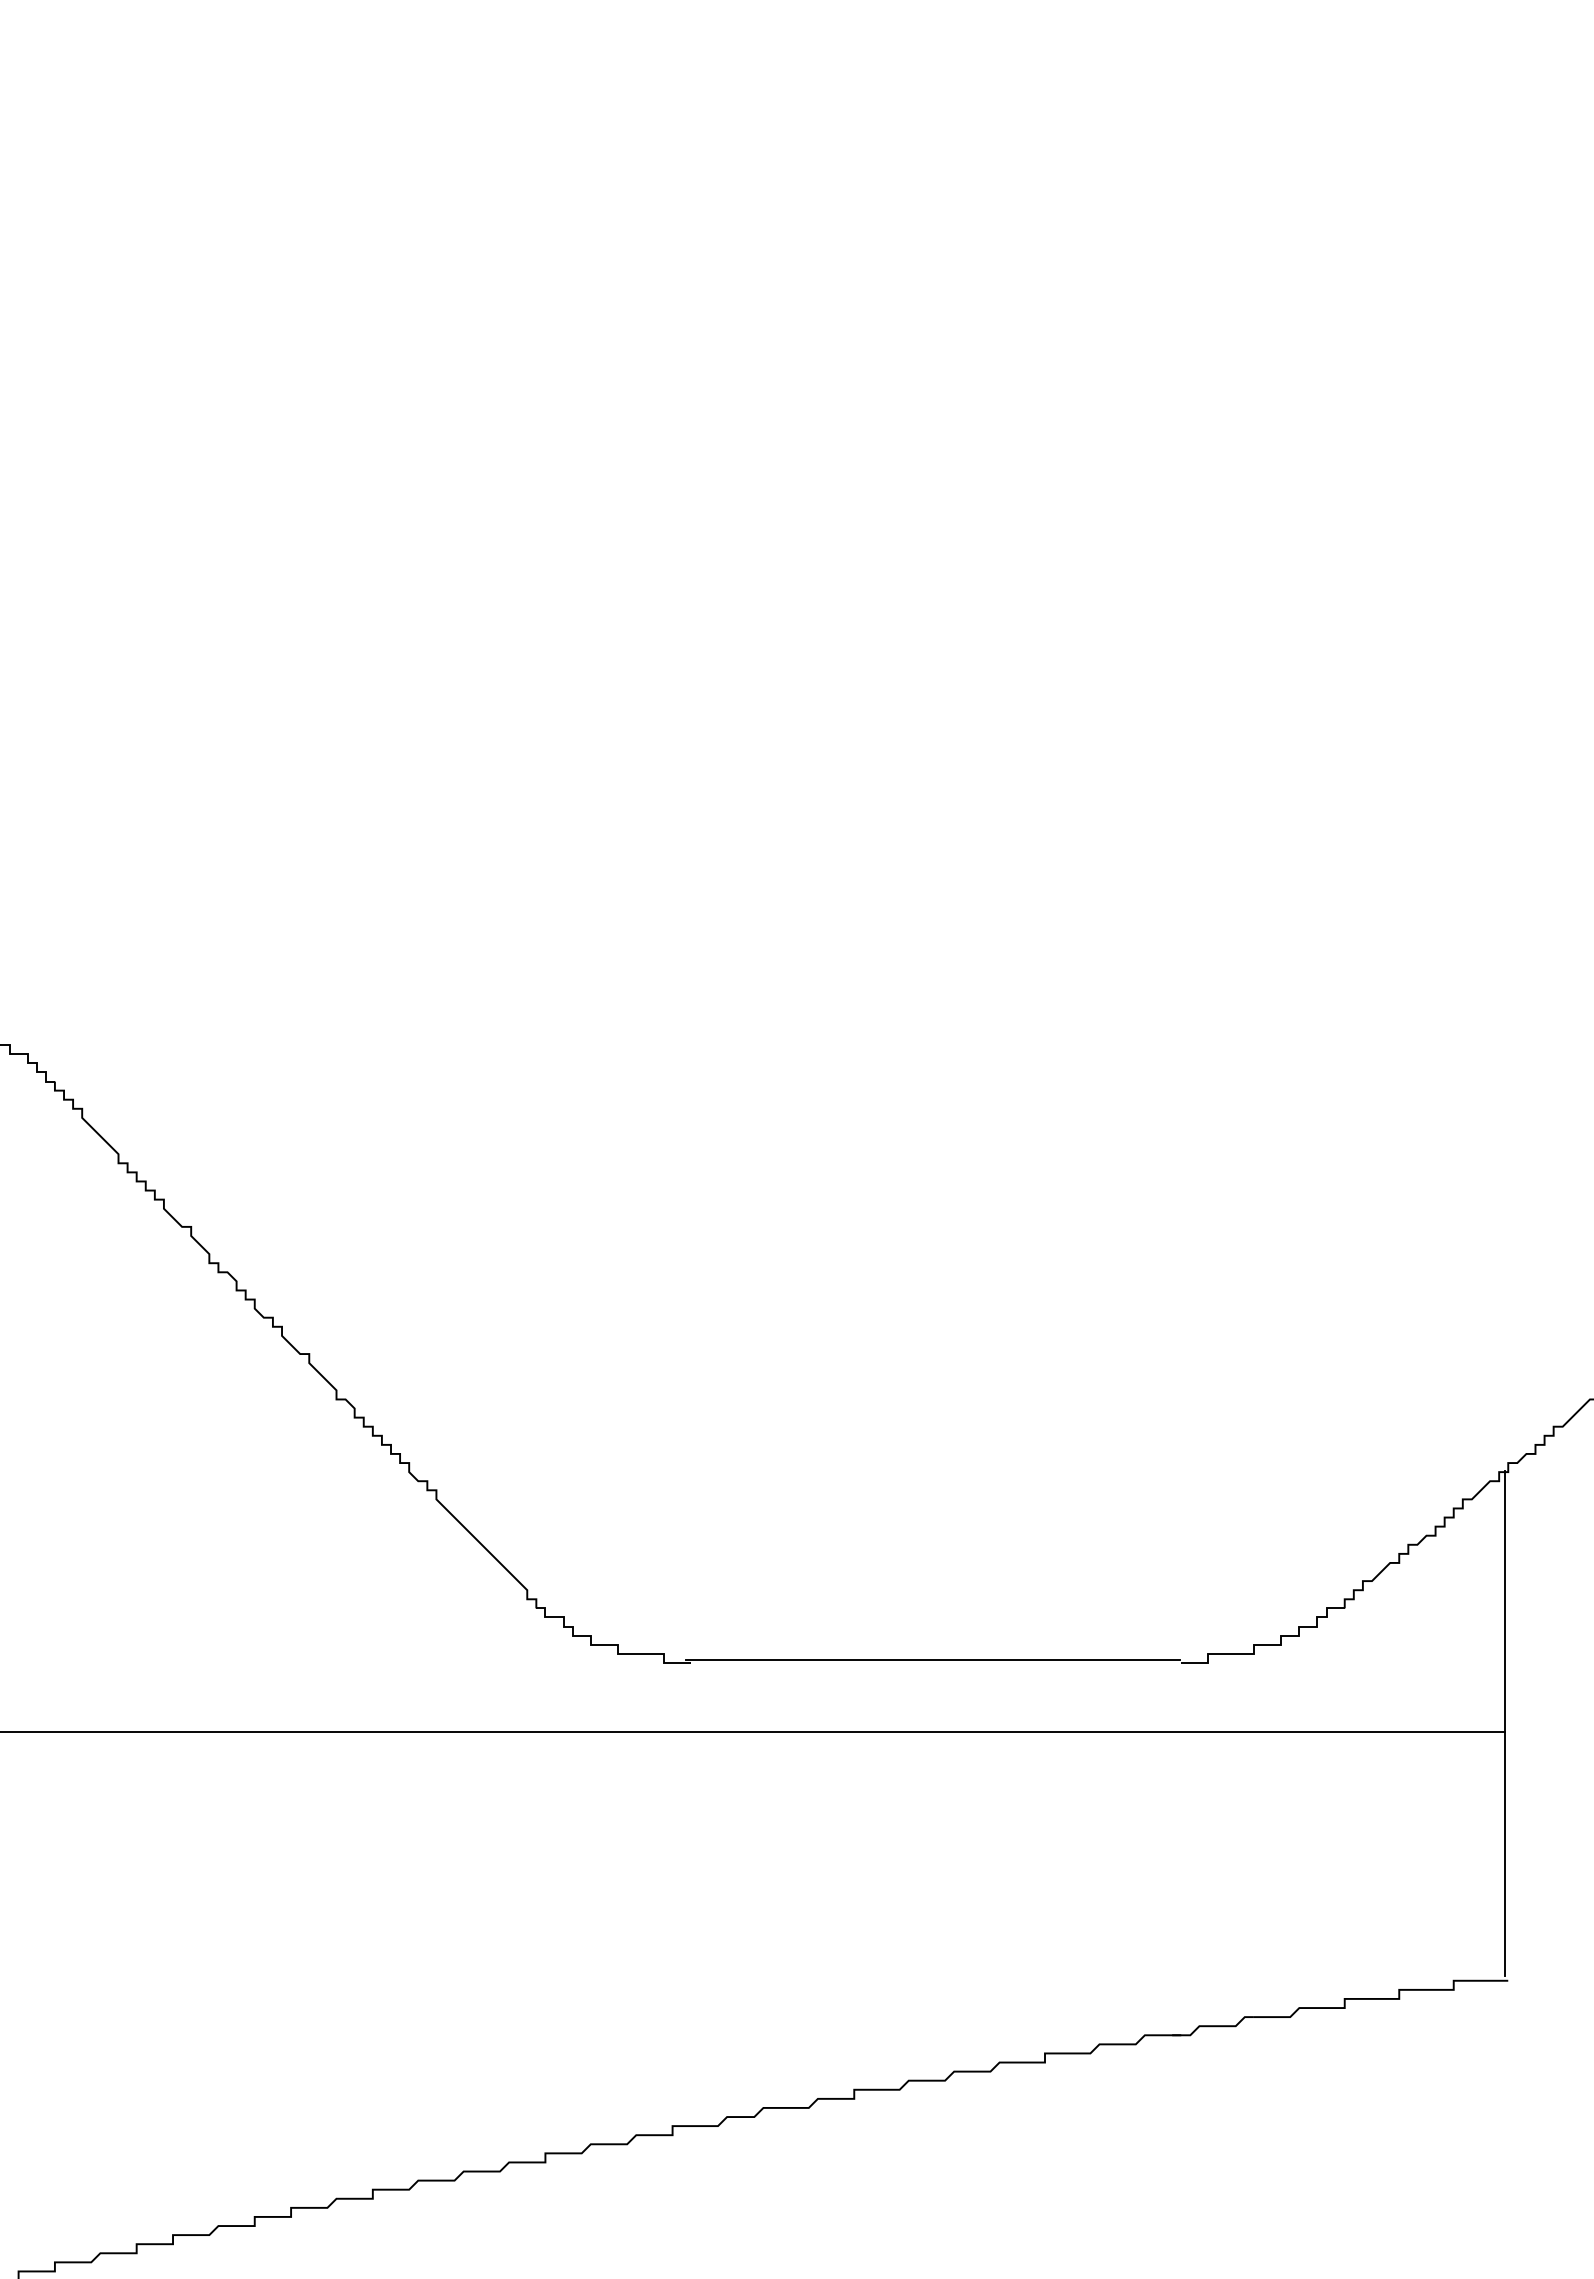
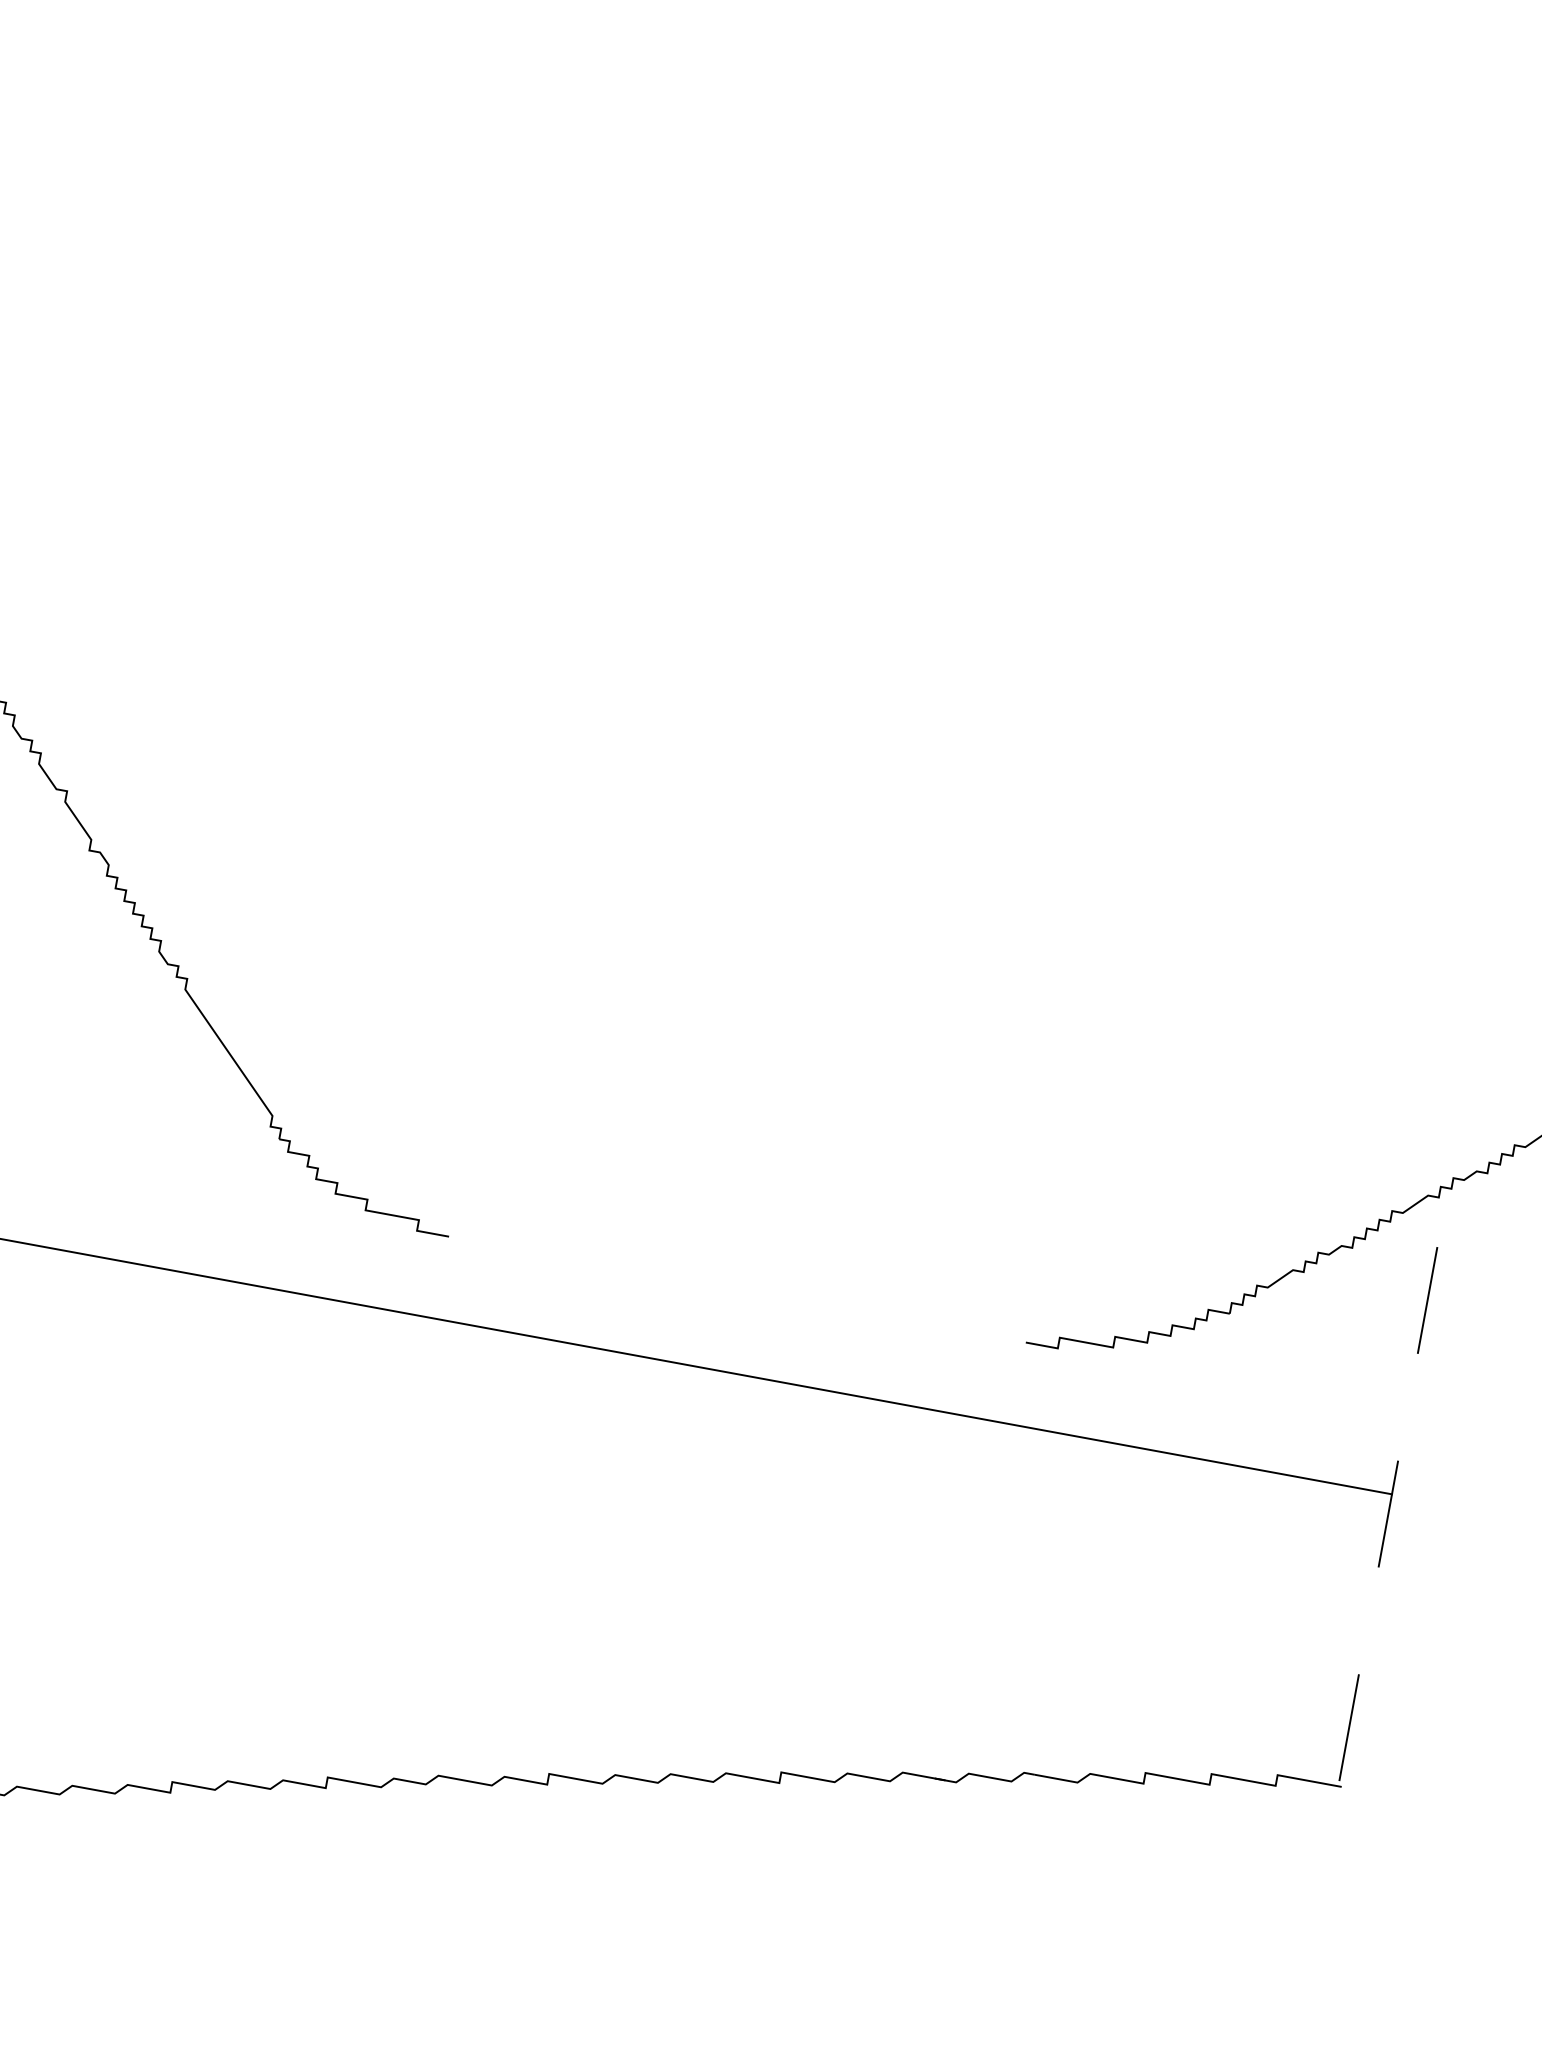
line: (933, 1659) -> (735, 1285), removed
line: (1505, 1723) -> (1394, 1483), solid -> dashed

